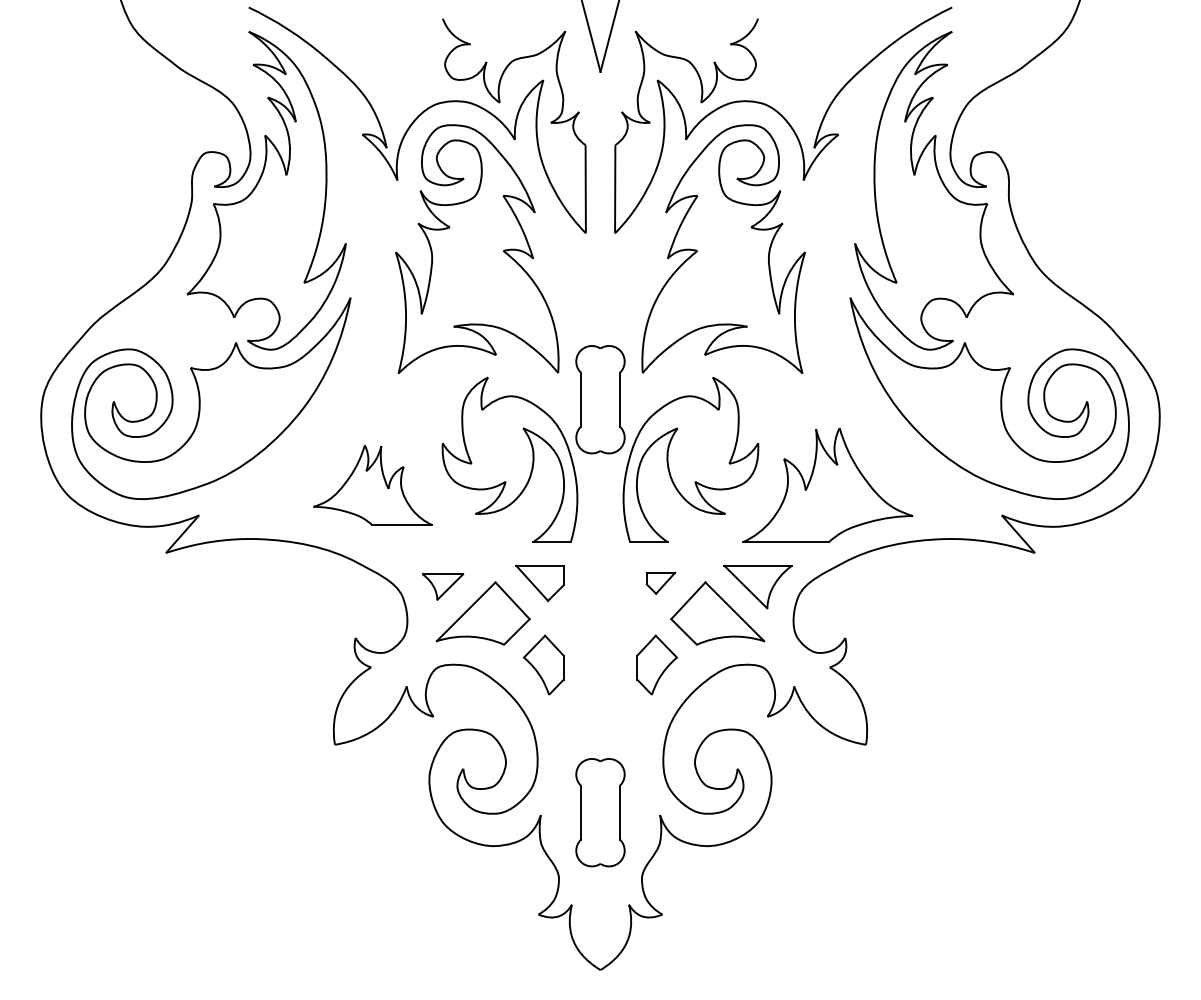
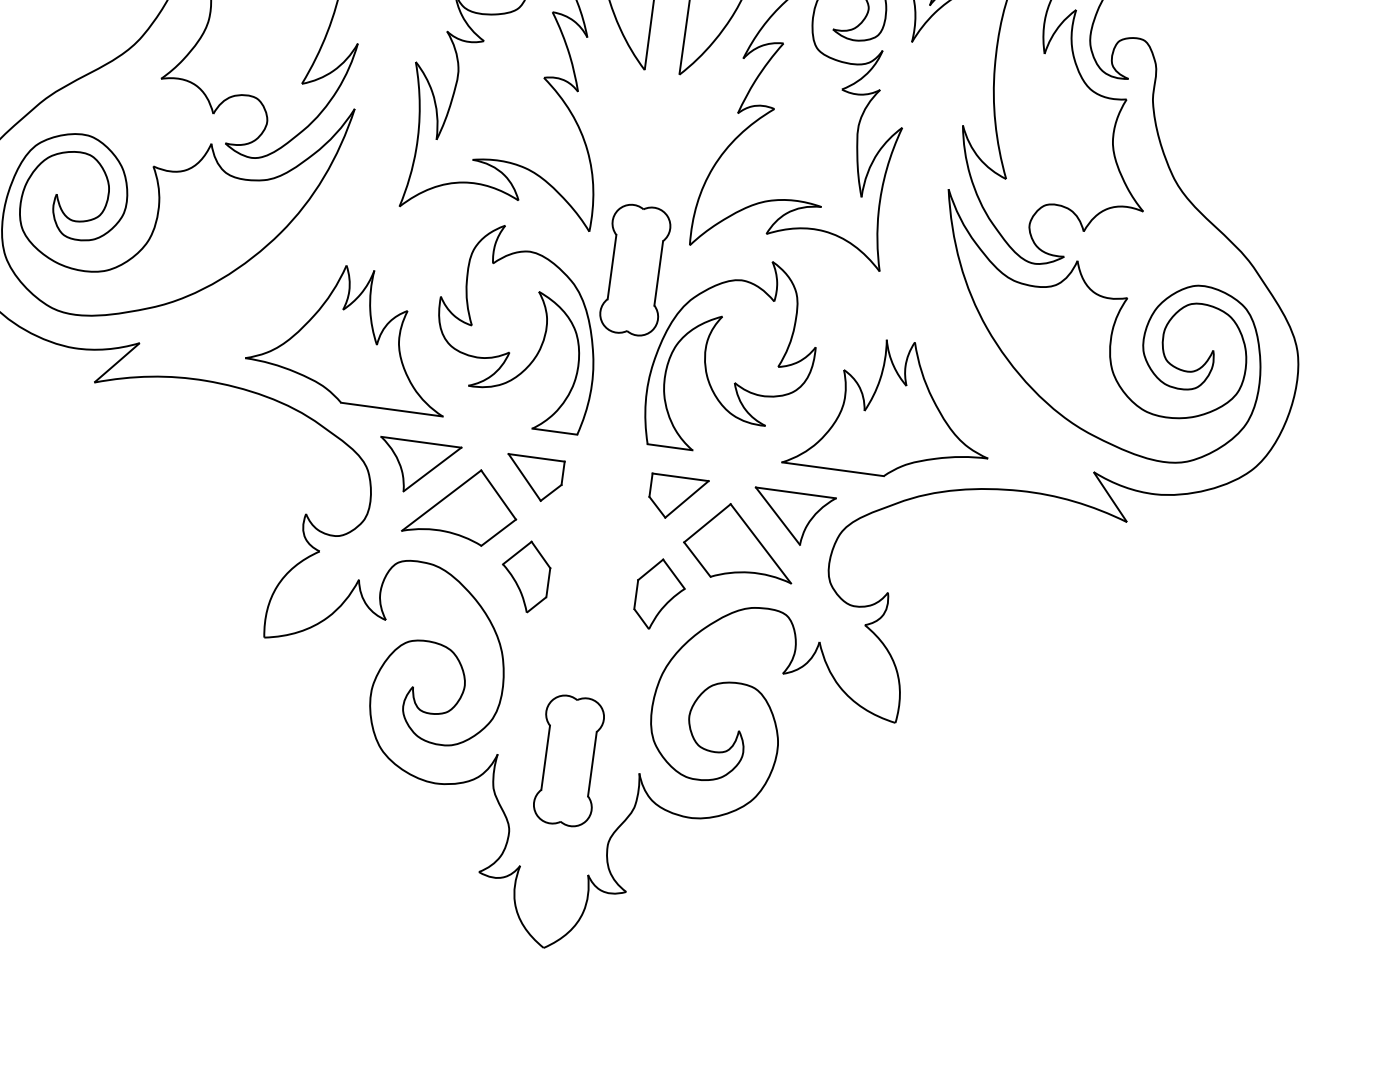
part: (372, 485) -> (350, 335), size x1.43
part: (660, 582) -> (677, 497), size x1.67
part: (442, 586) -> (417, 466), size x1.67

